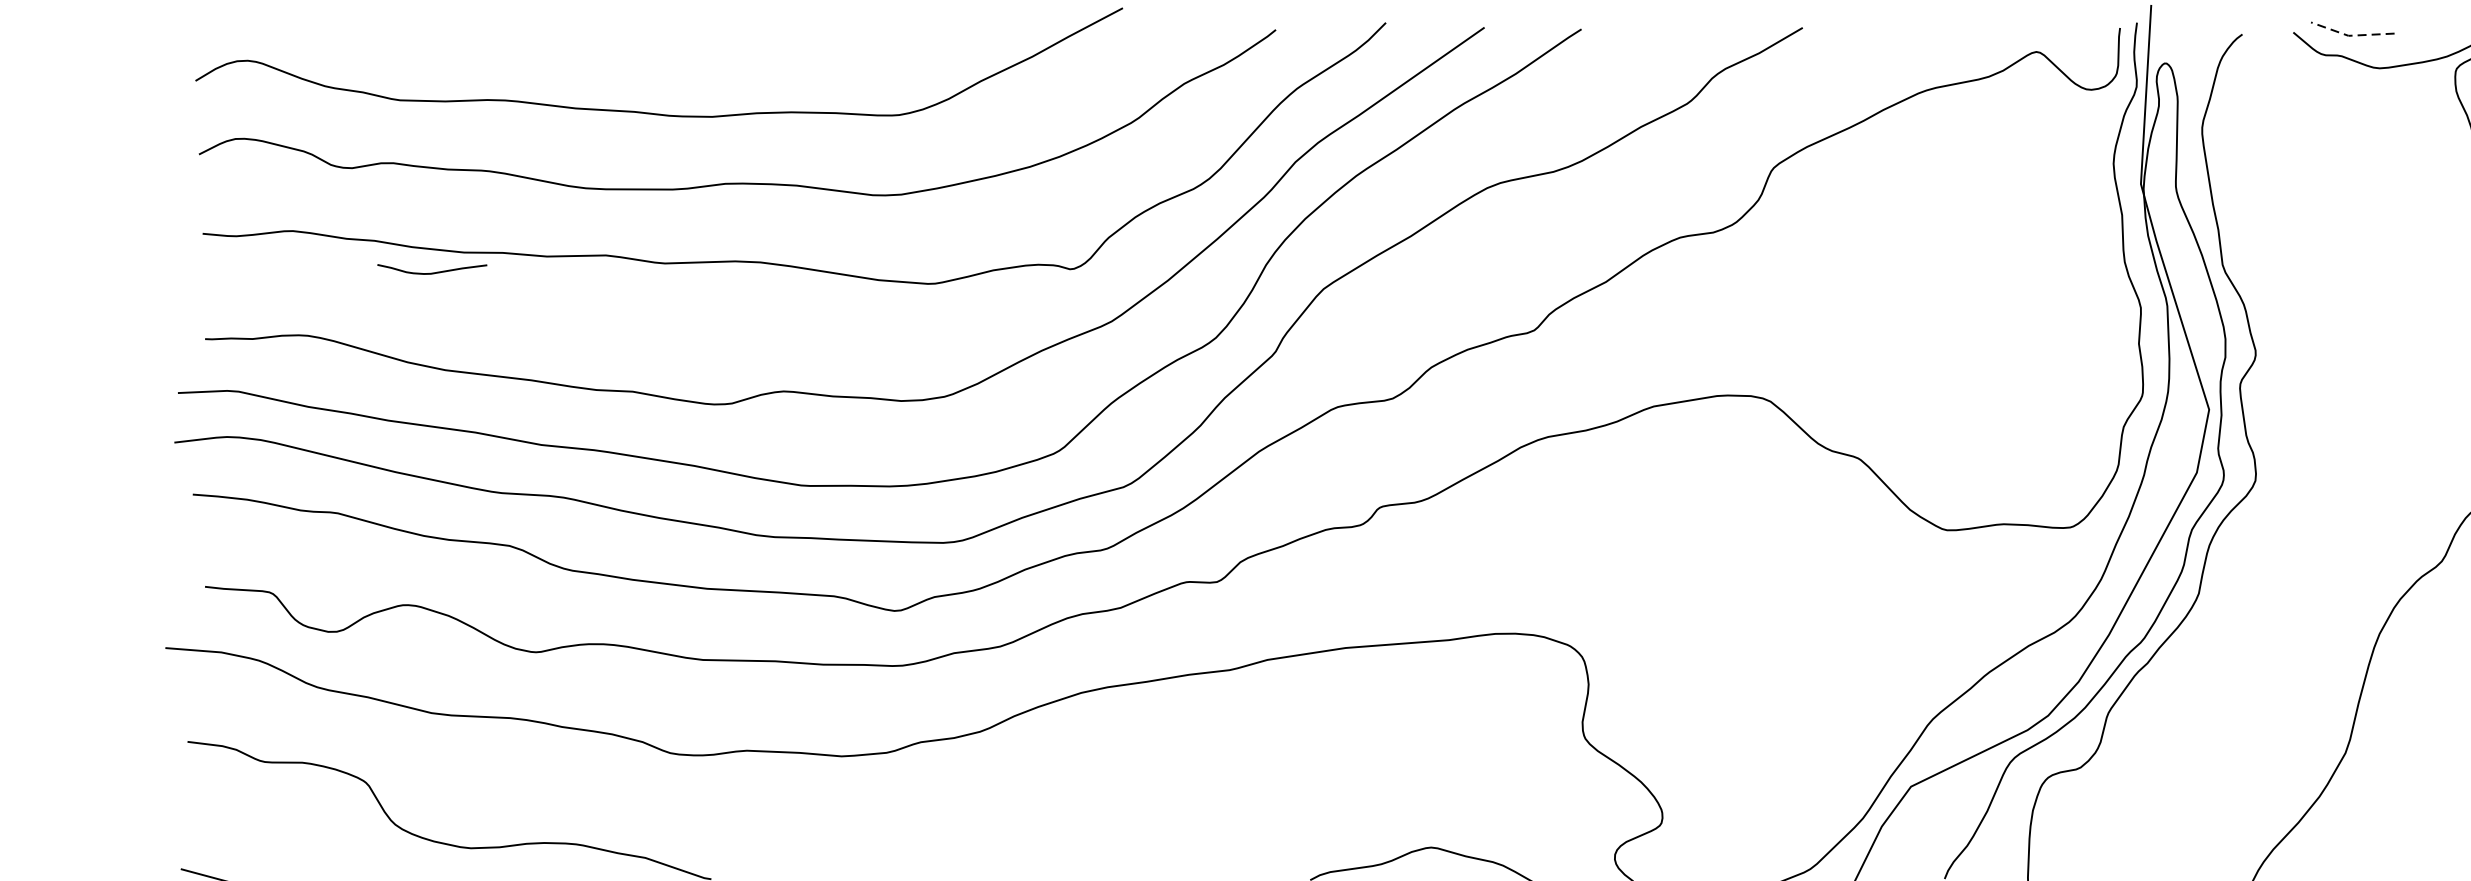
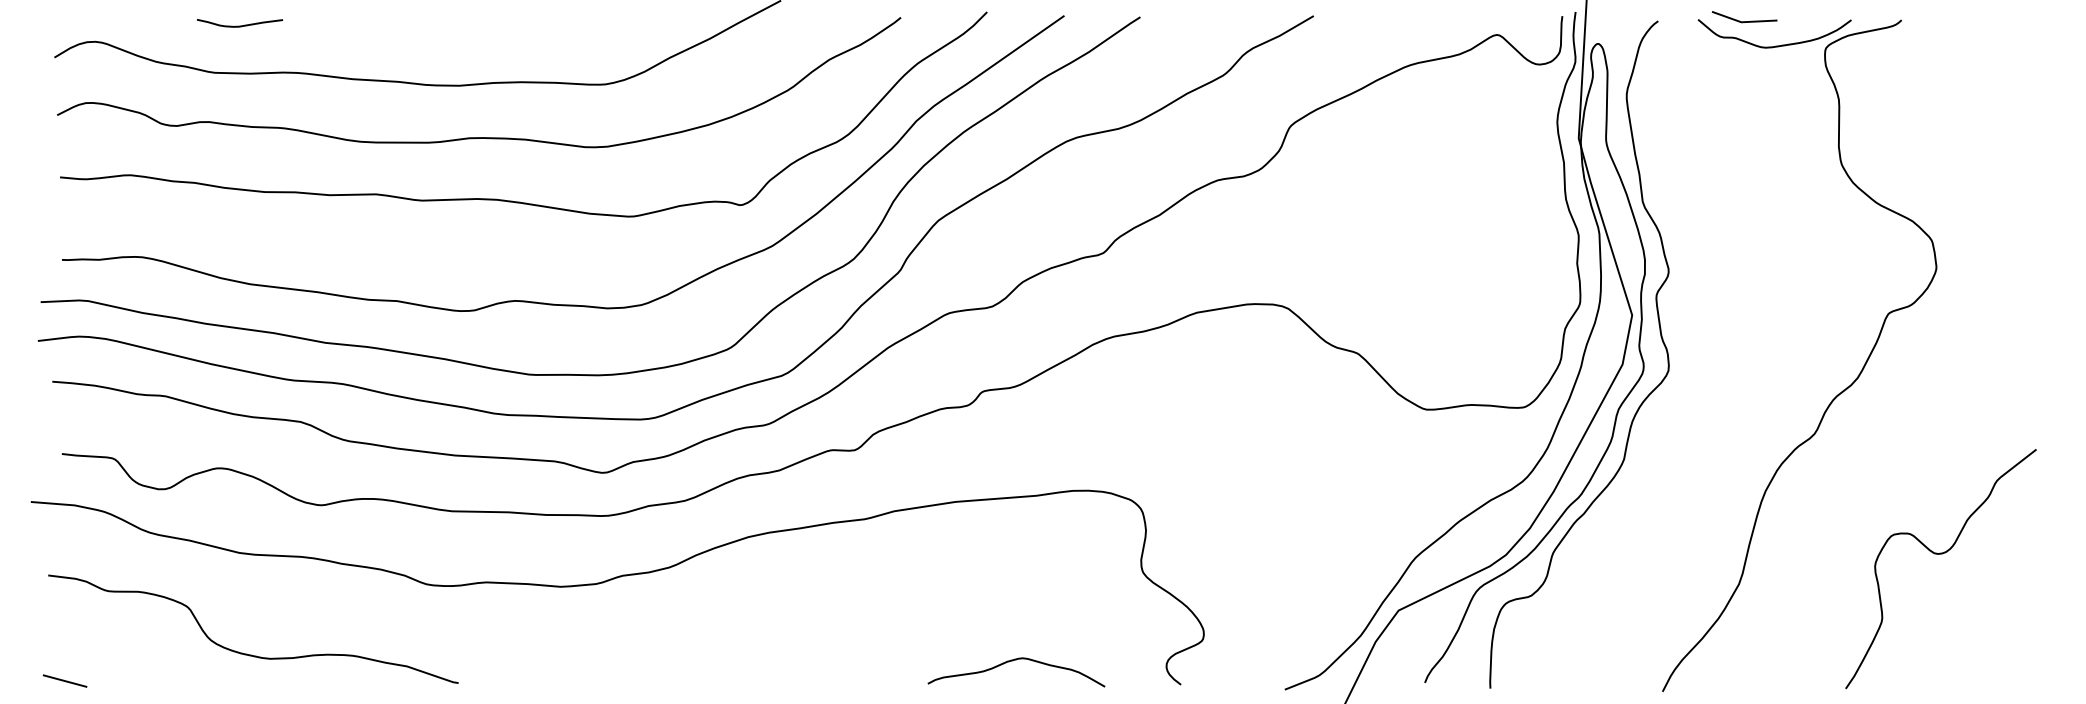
line: (2351, 36) -> (1743, 22), dashed -> solid
curve: (432, 272) -> (240, 25), moved

